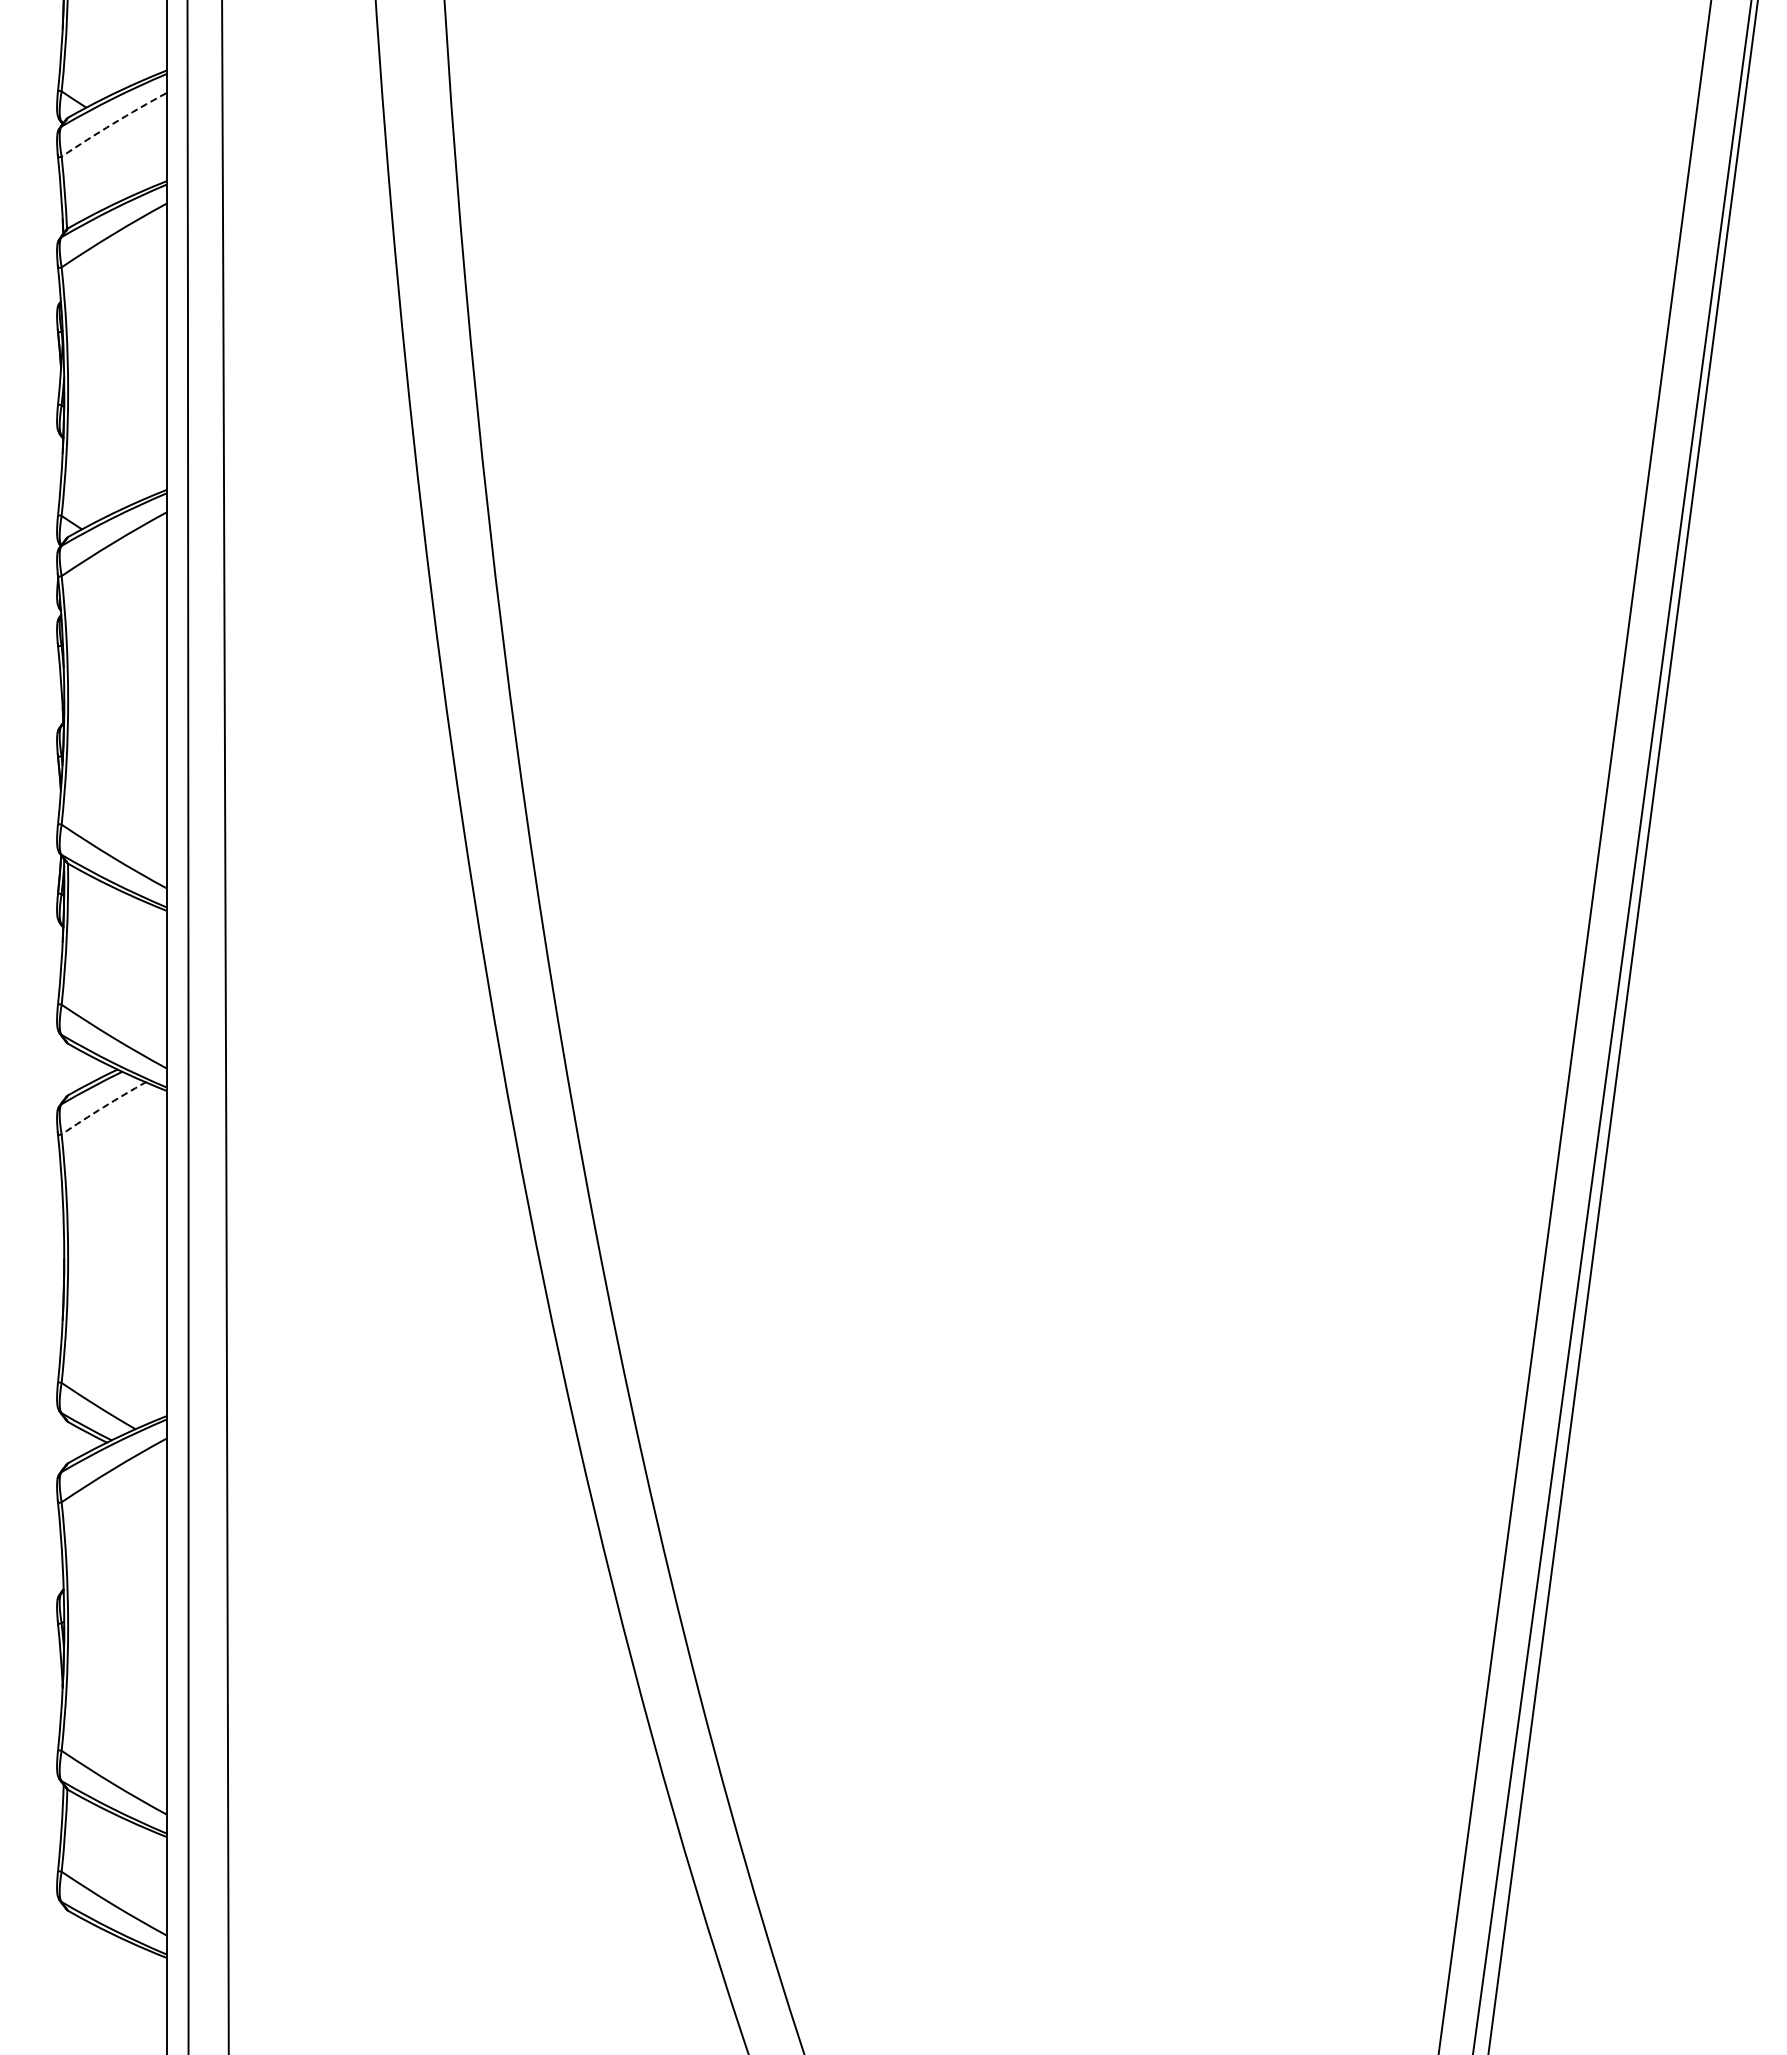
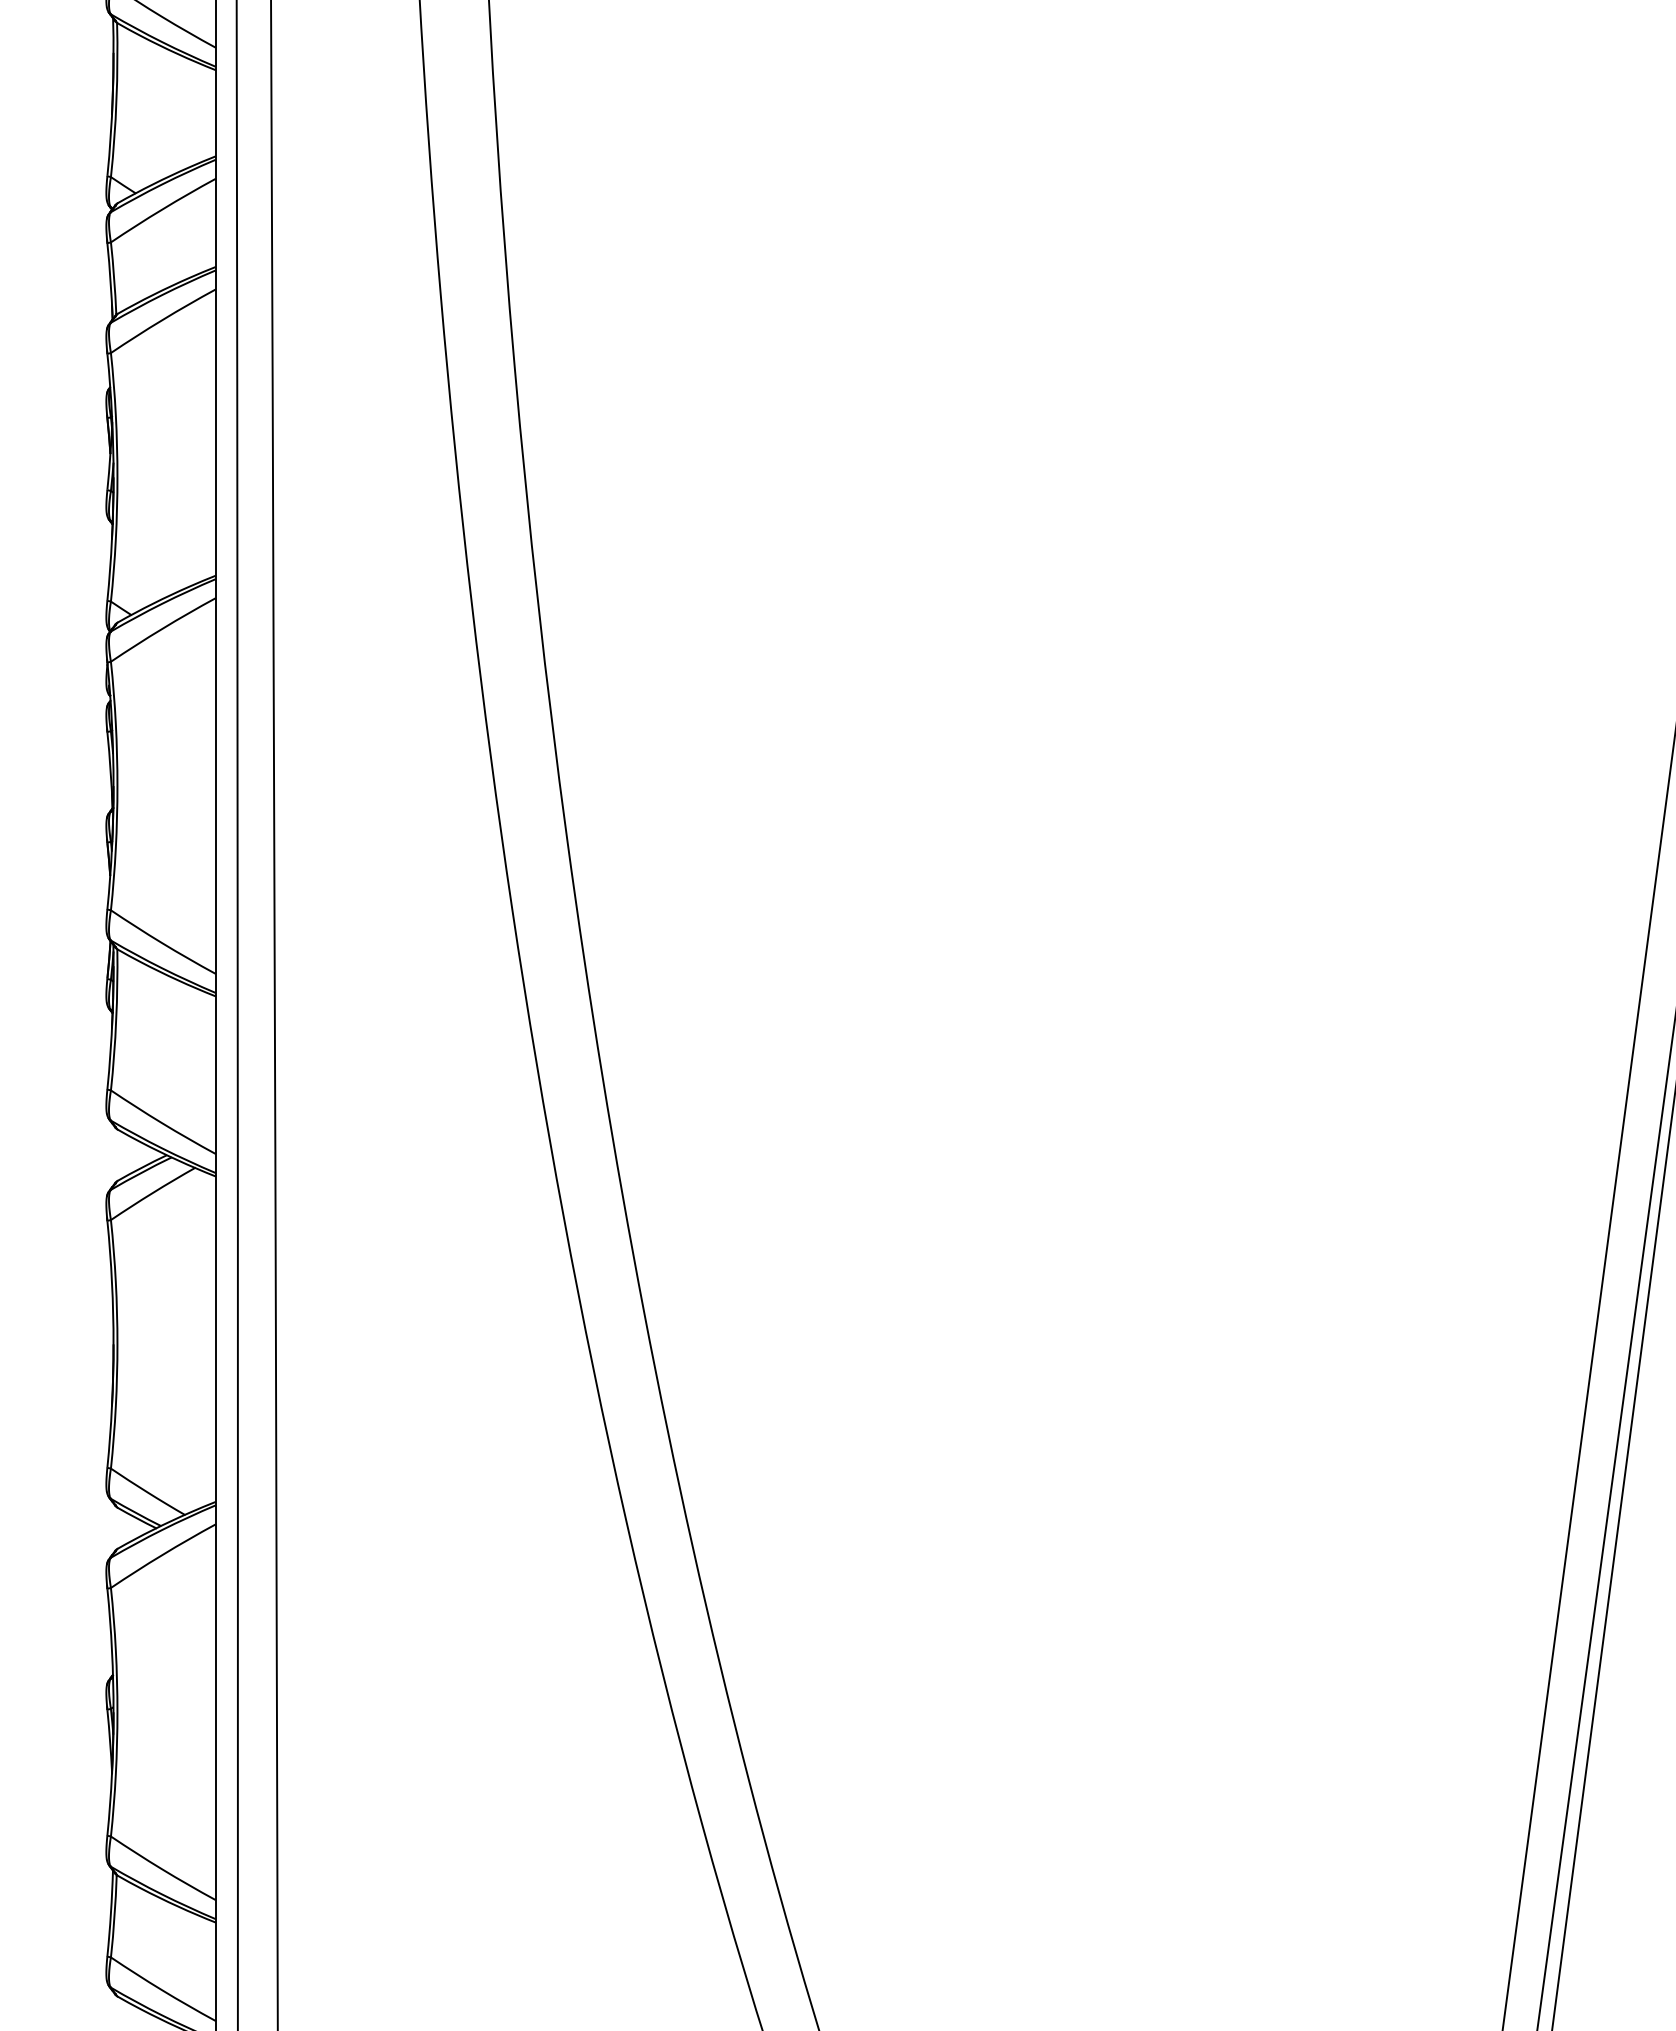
arc: (113, 123) -> (162, 209), dashed -> solid
arc: (103, 1107) -> (152, 1193), dashed -> solid

